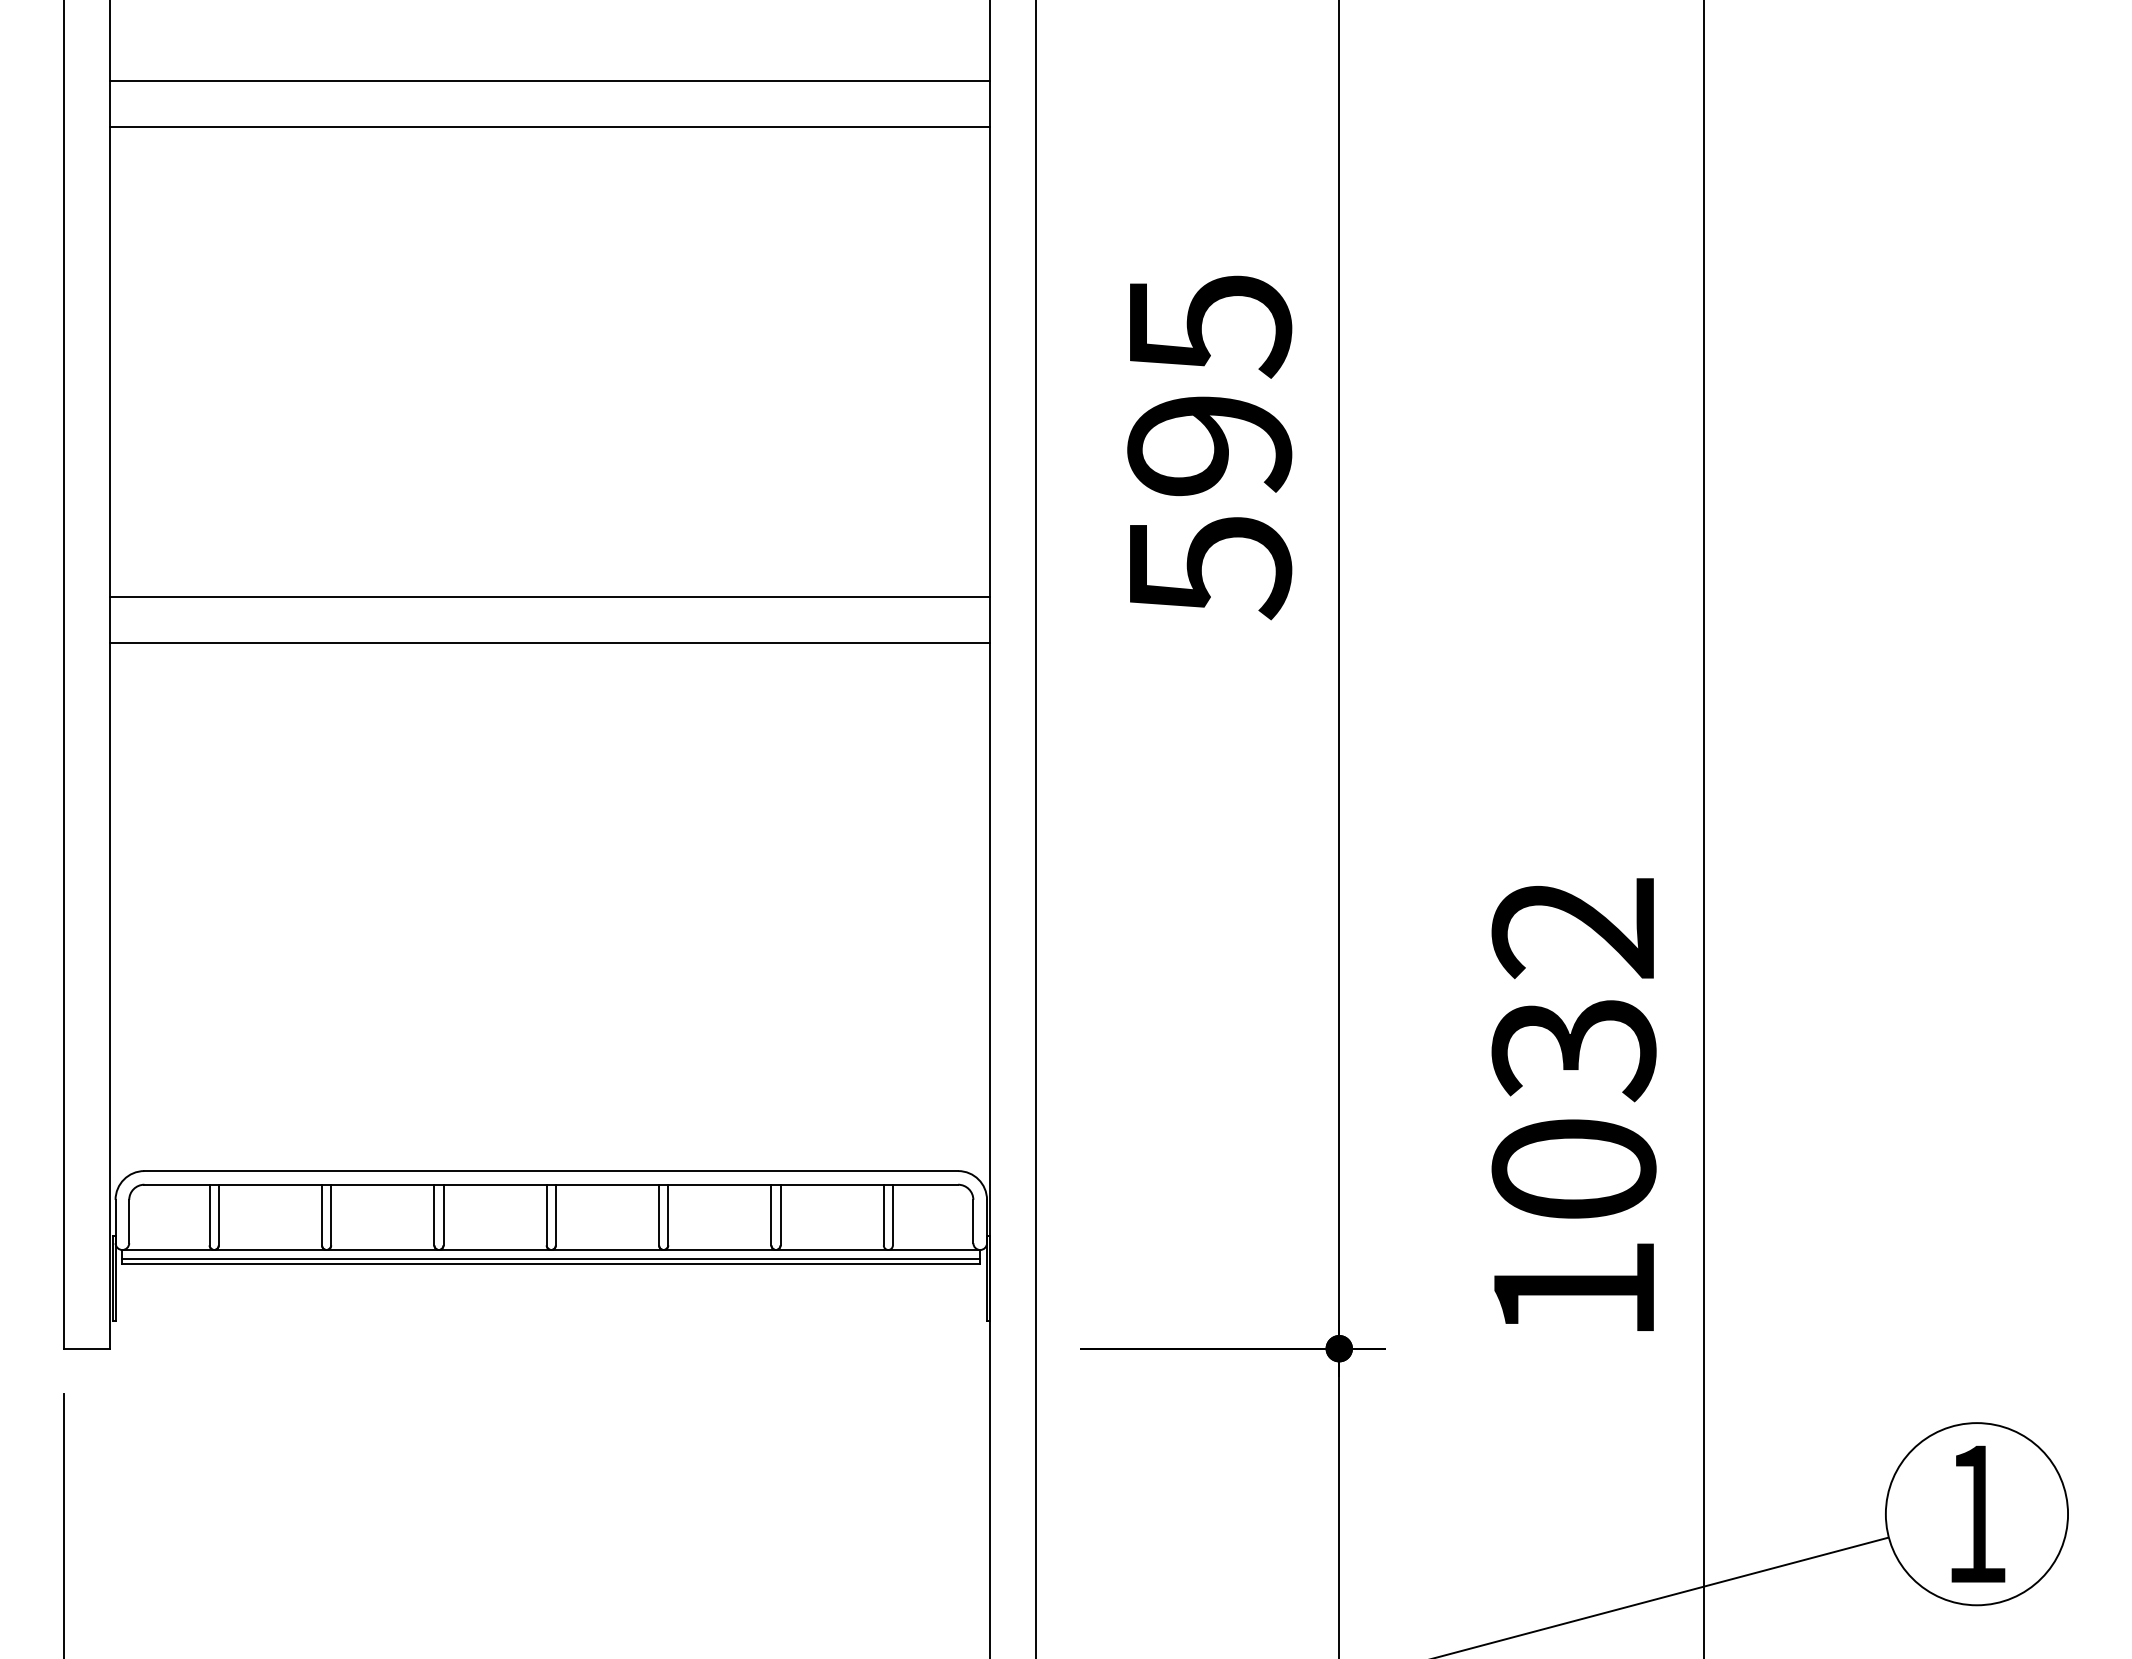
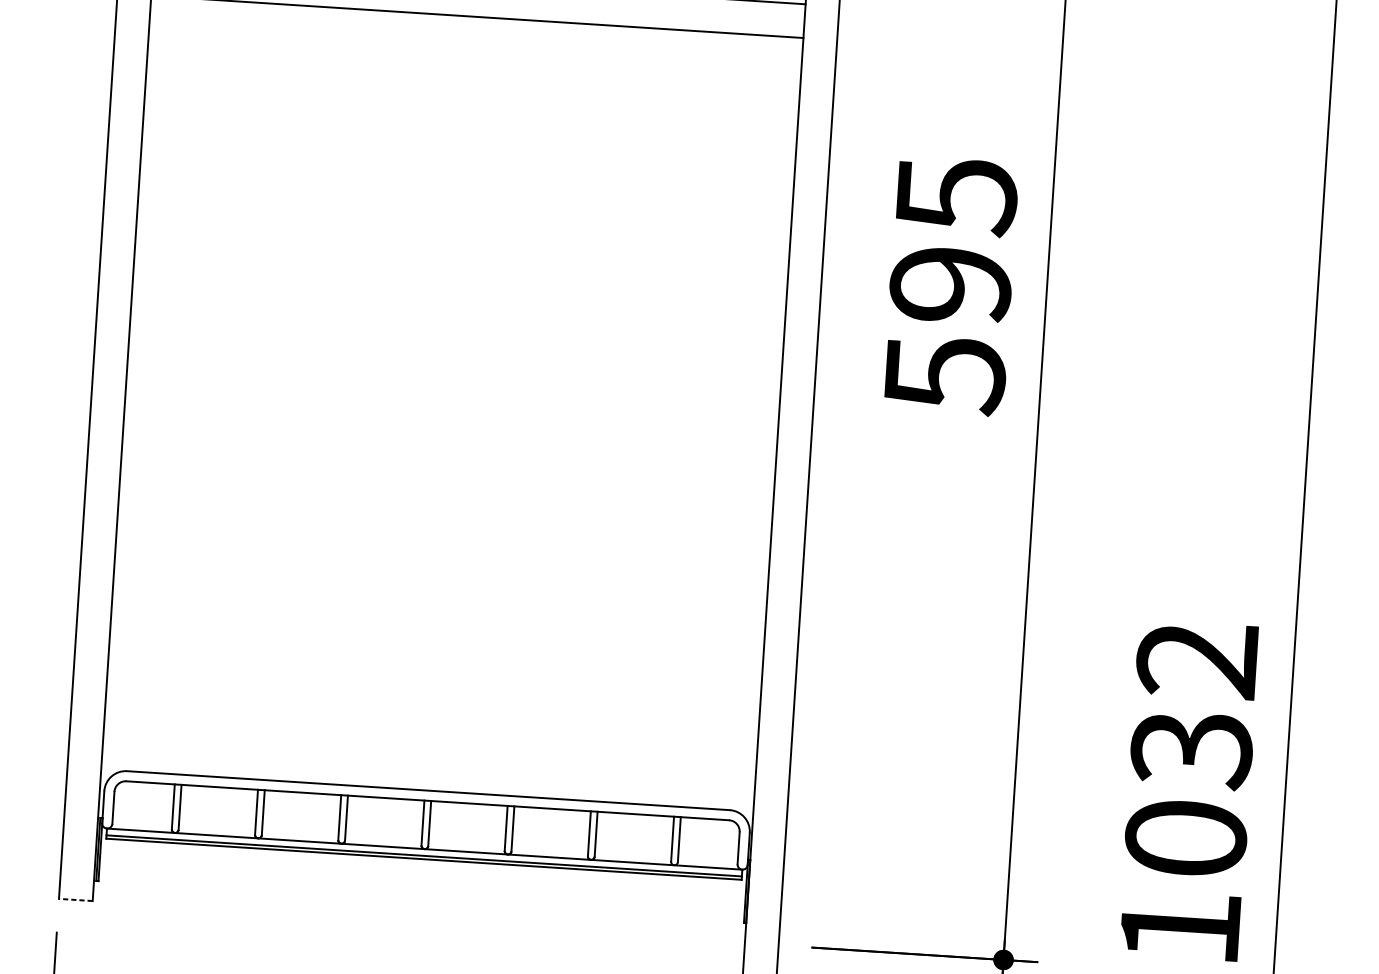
line: (549, 597) -> (454, 365), removed
line: (549, 642) -> (452, 399), removed
line: (86, 1348) -> (75, 899), solid -> dashed

